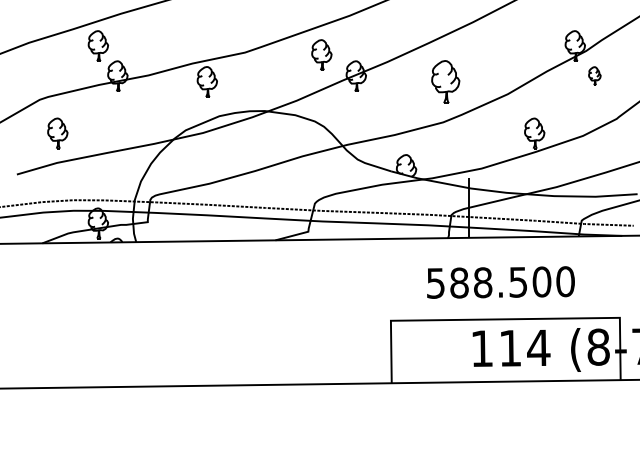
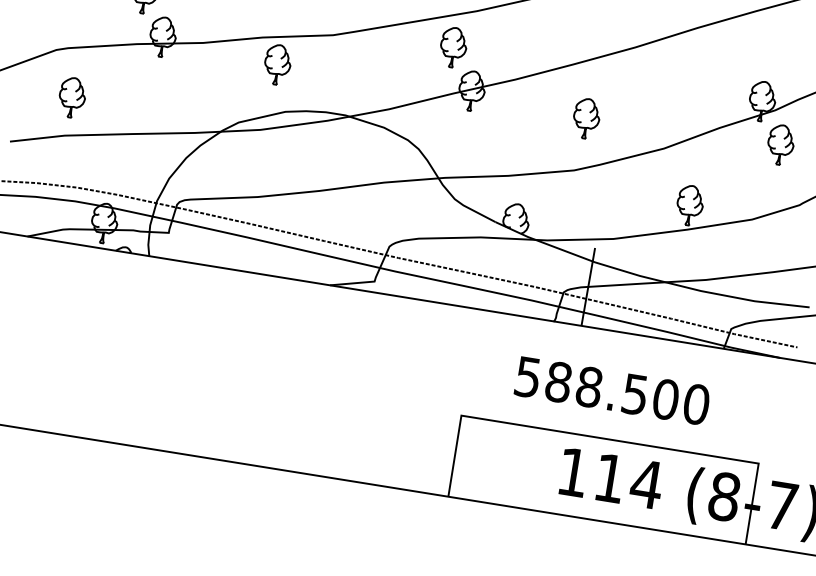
part: (321, 54) -> (453, 46), moved
part: (594, 75) -> (780, 143), size x1.67
part: (445, 81) -> (586, 117), size x0.71

